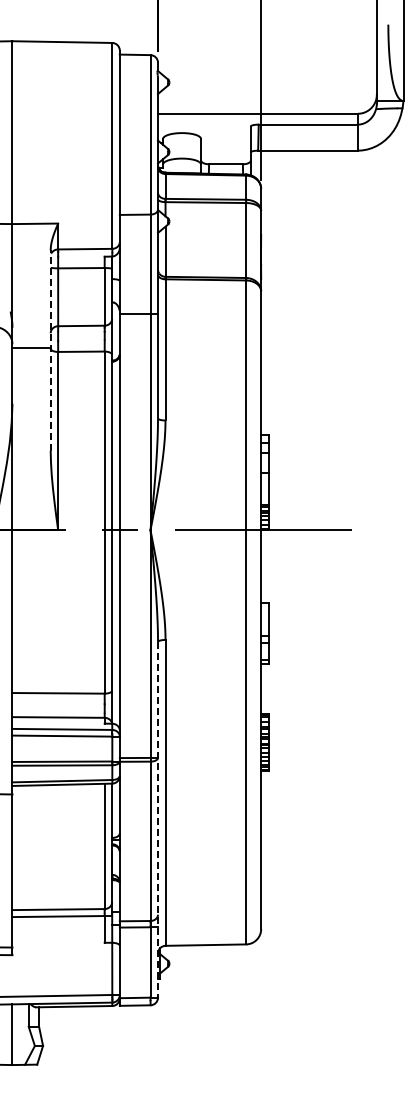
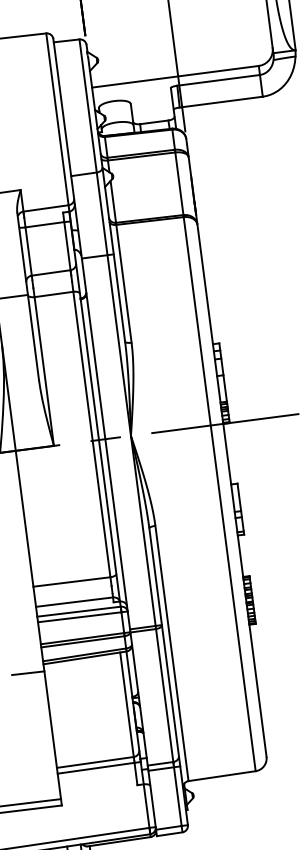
line: (50, 350) -> (28, 296), dashed -> solid
line: (158, 819) -> (168, 676), dashed -> solid

